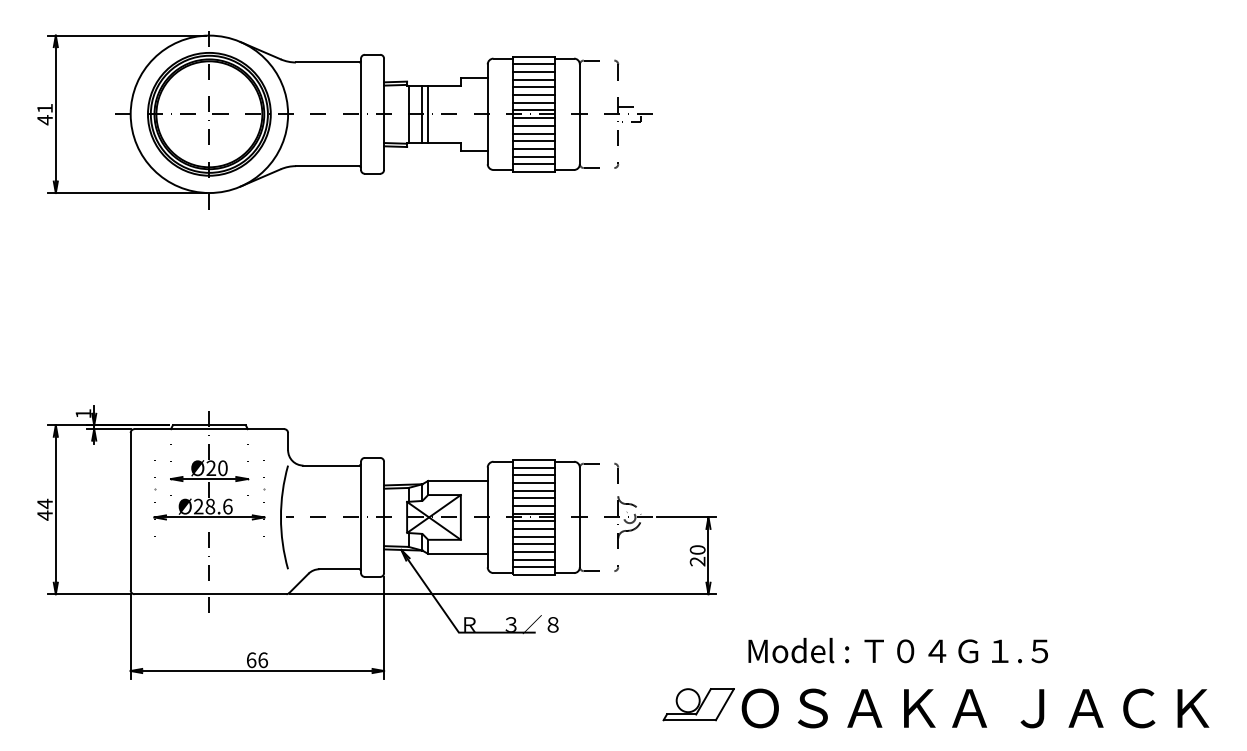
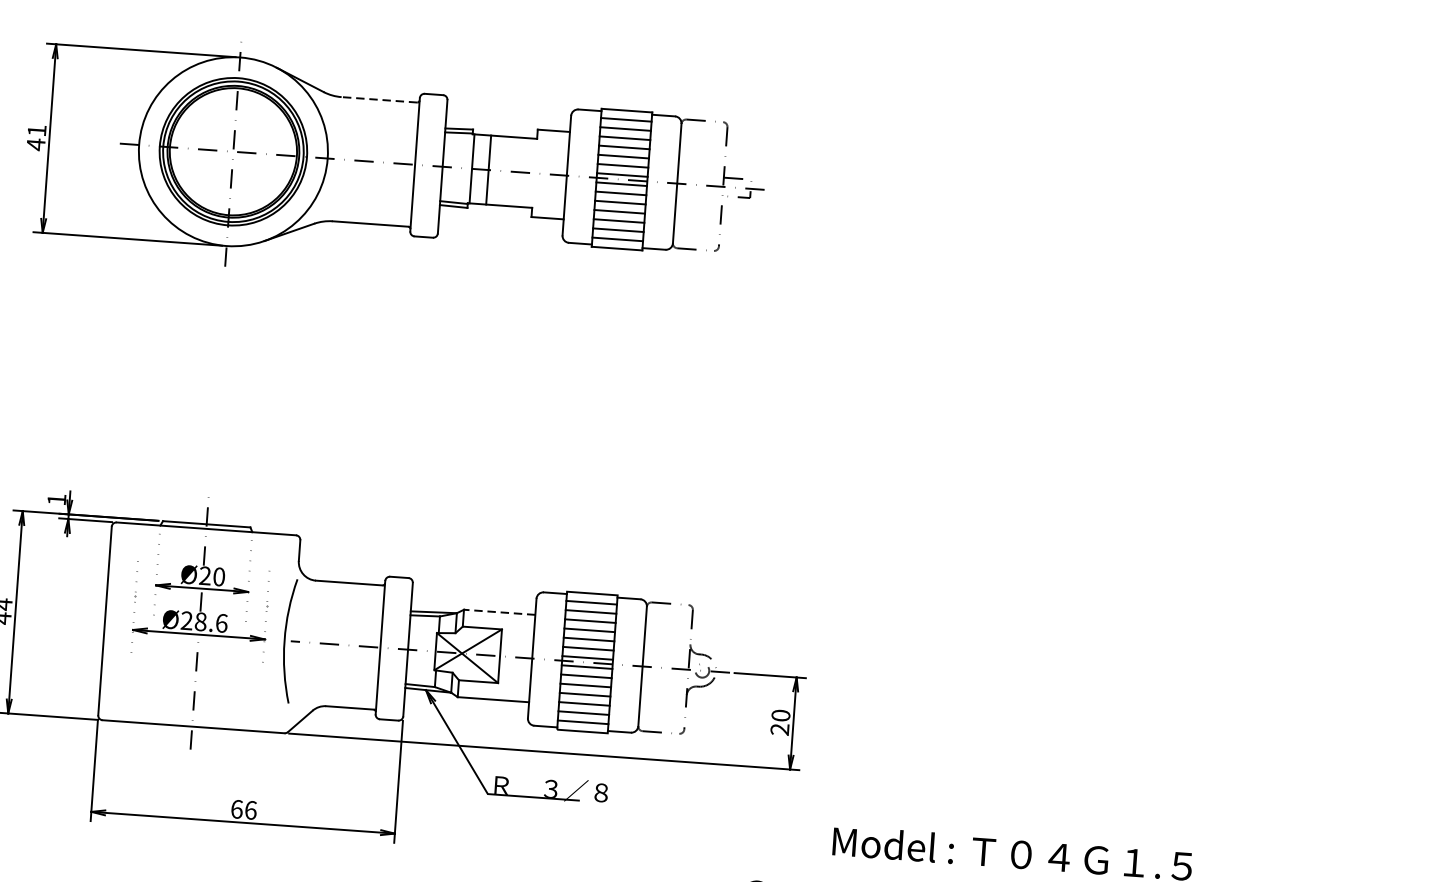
line: (327, 62) -> (379, 99), solid -> dashed
line: (428, 114) -> (495, 170), removed
line: (457, 480) -> (499, 611), solid -> dashed

